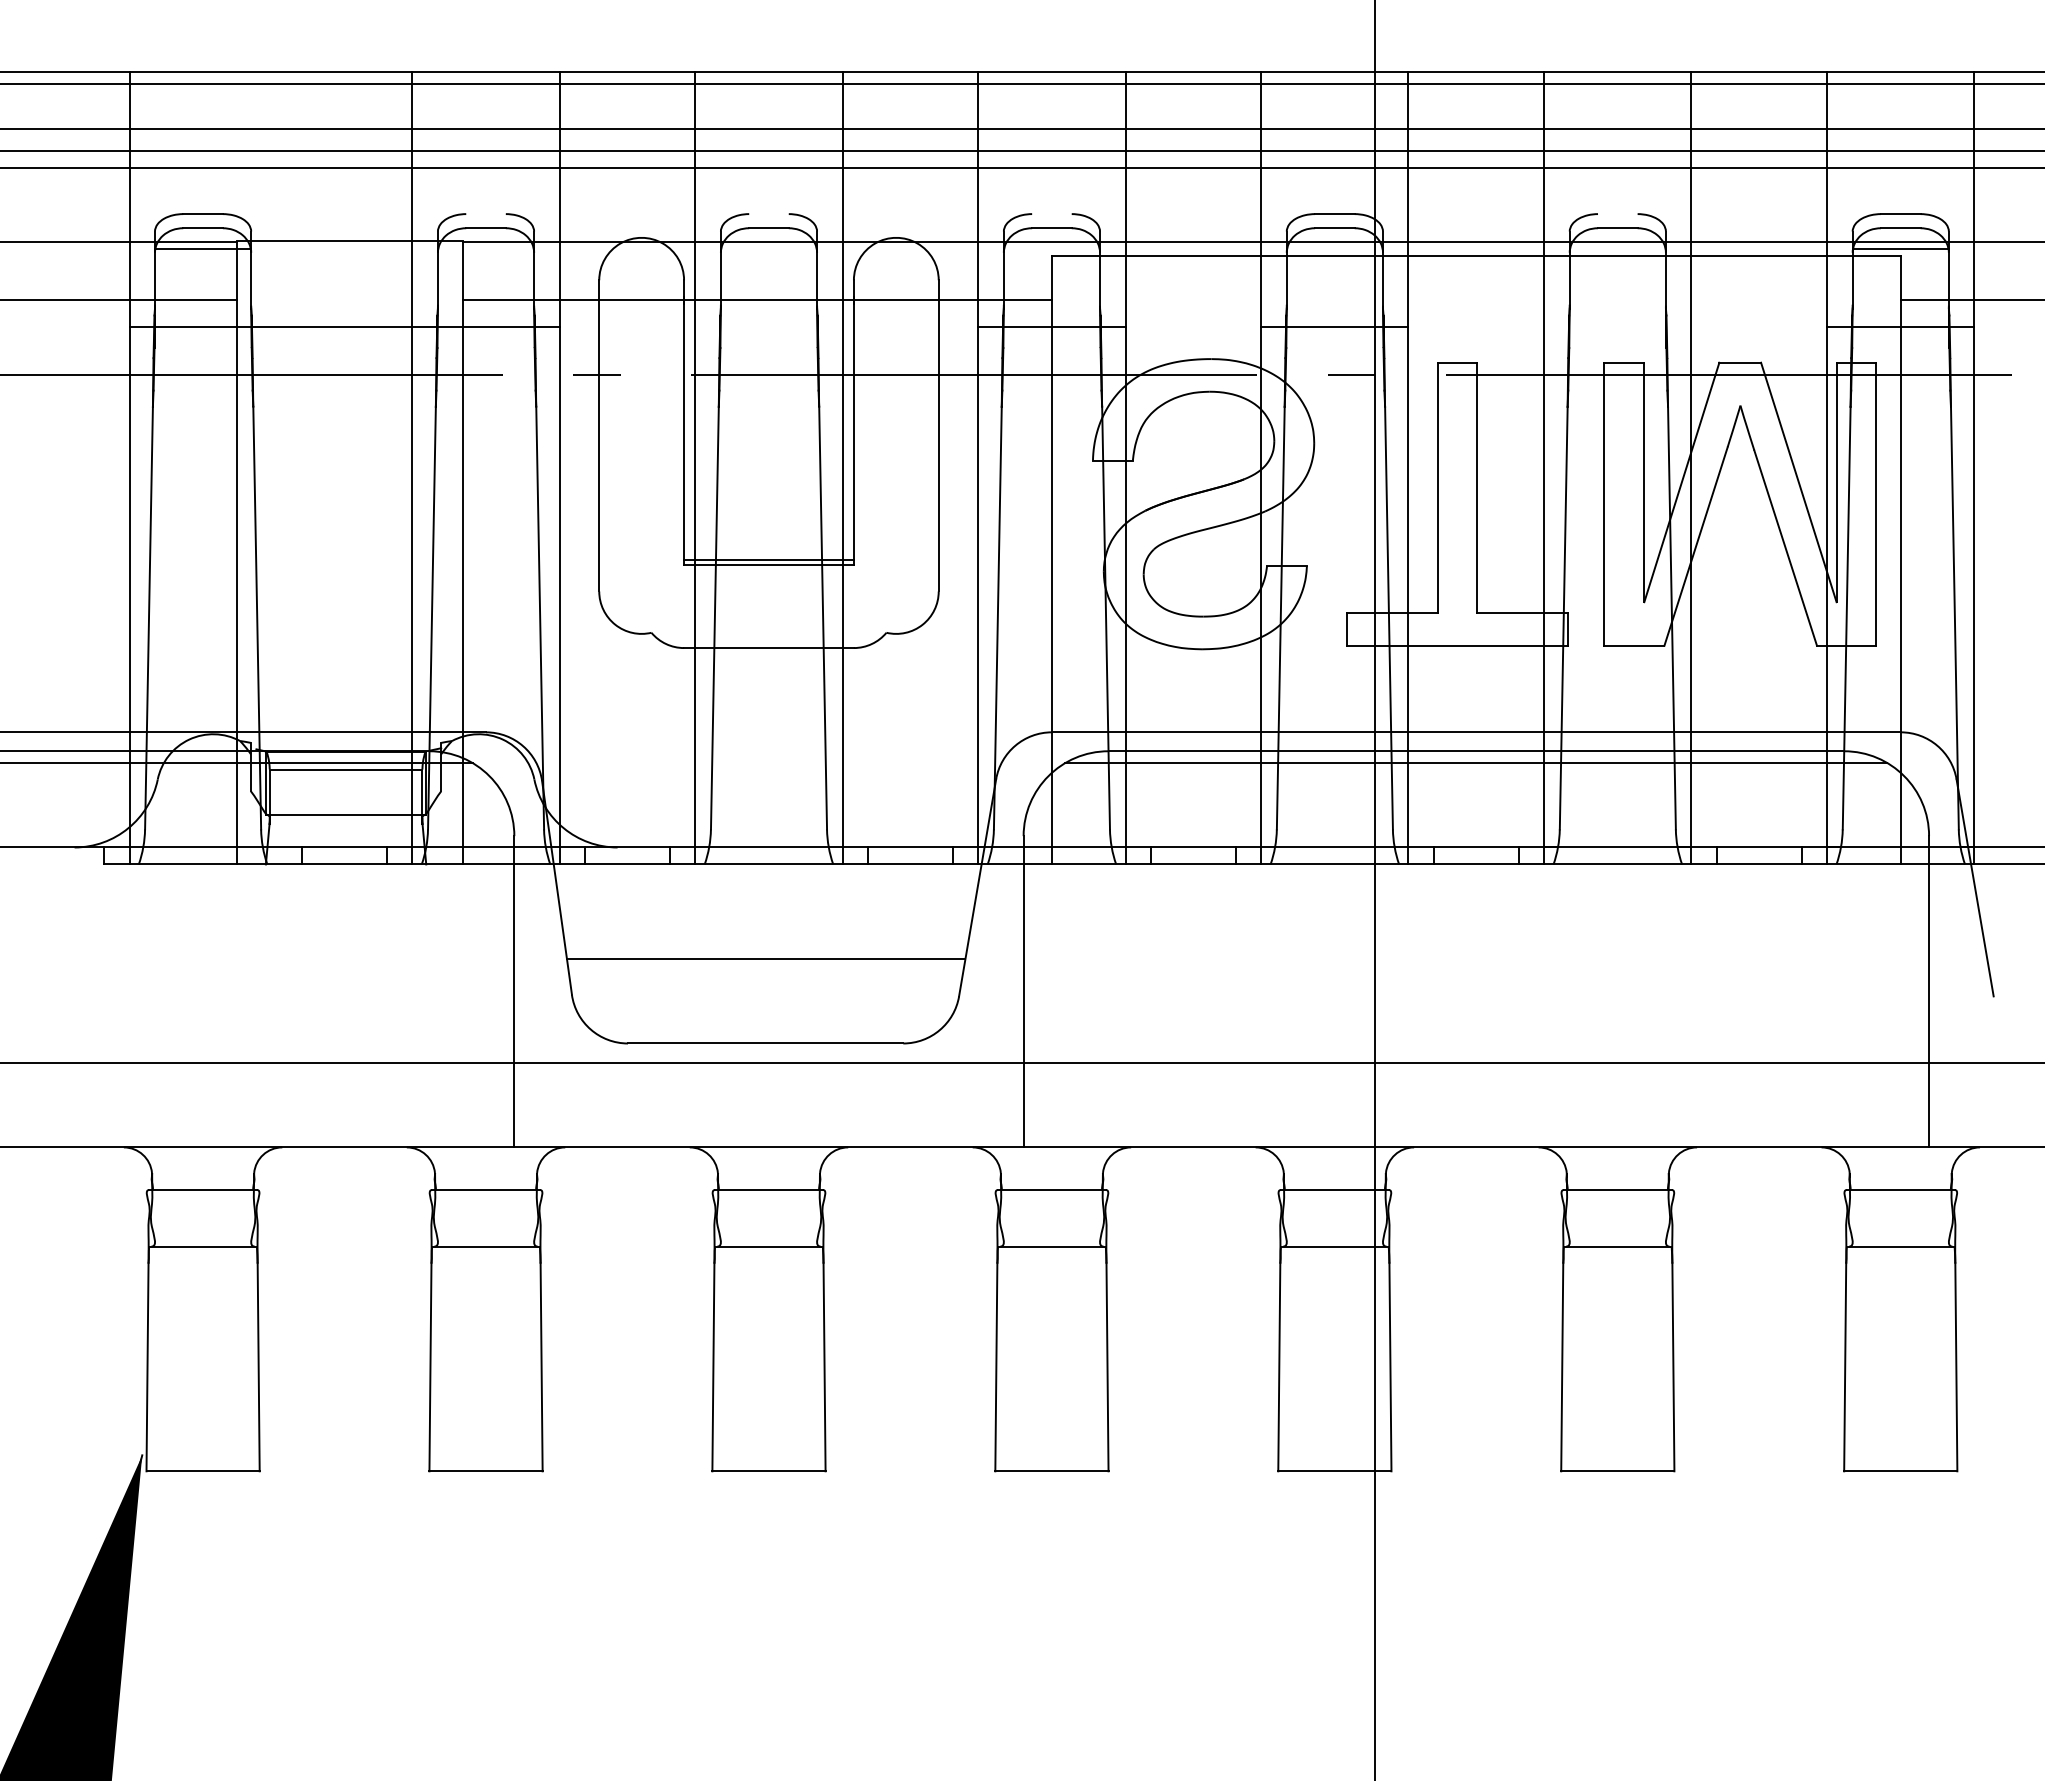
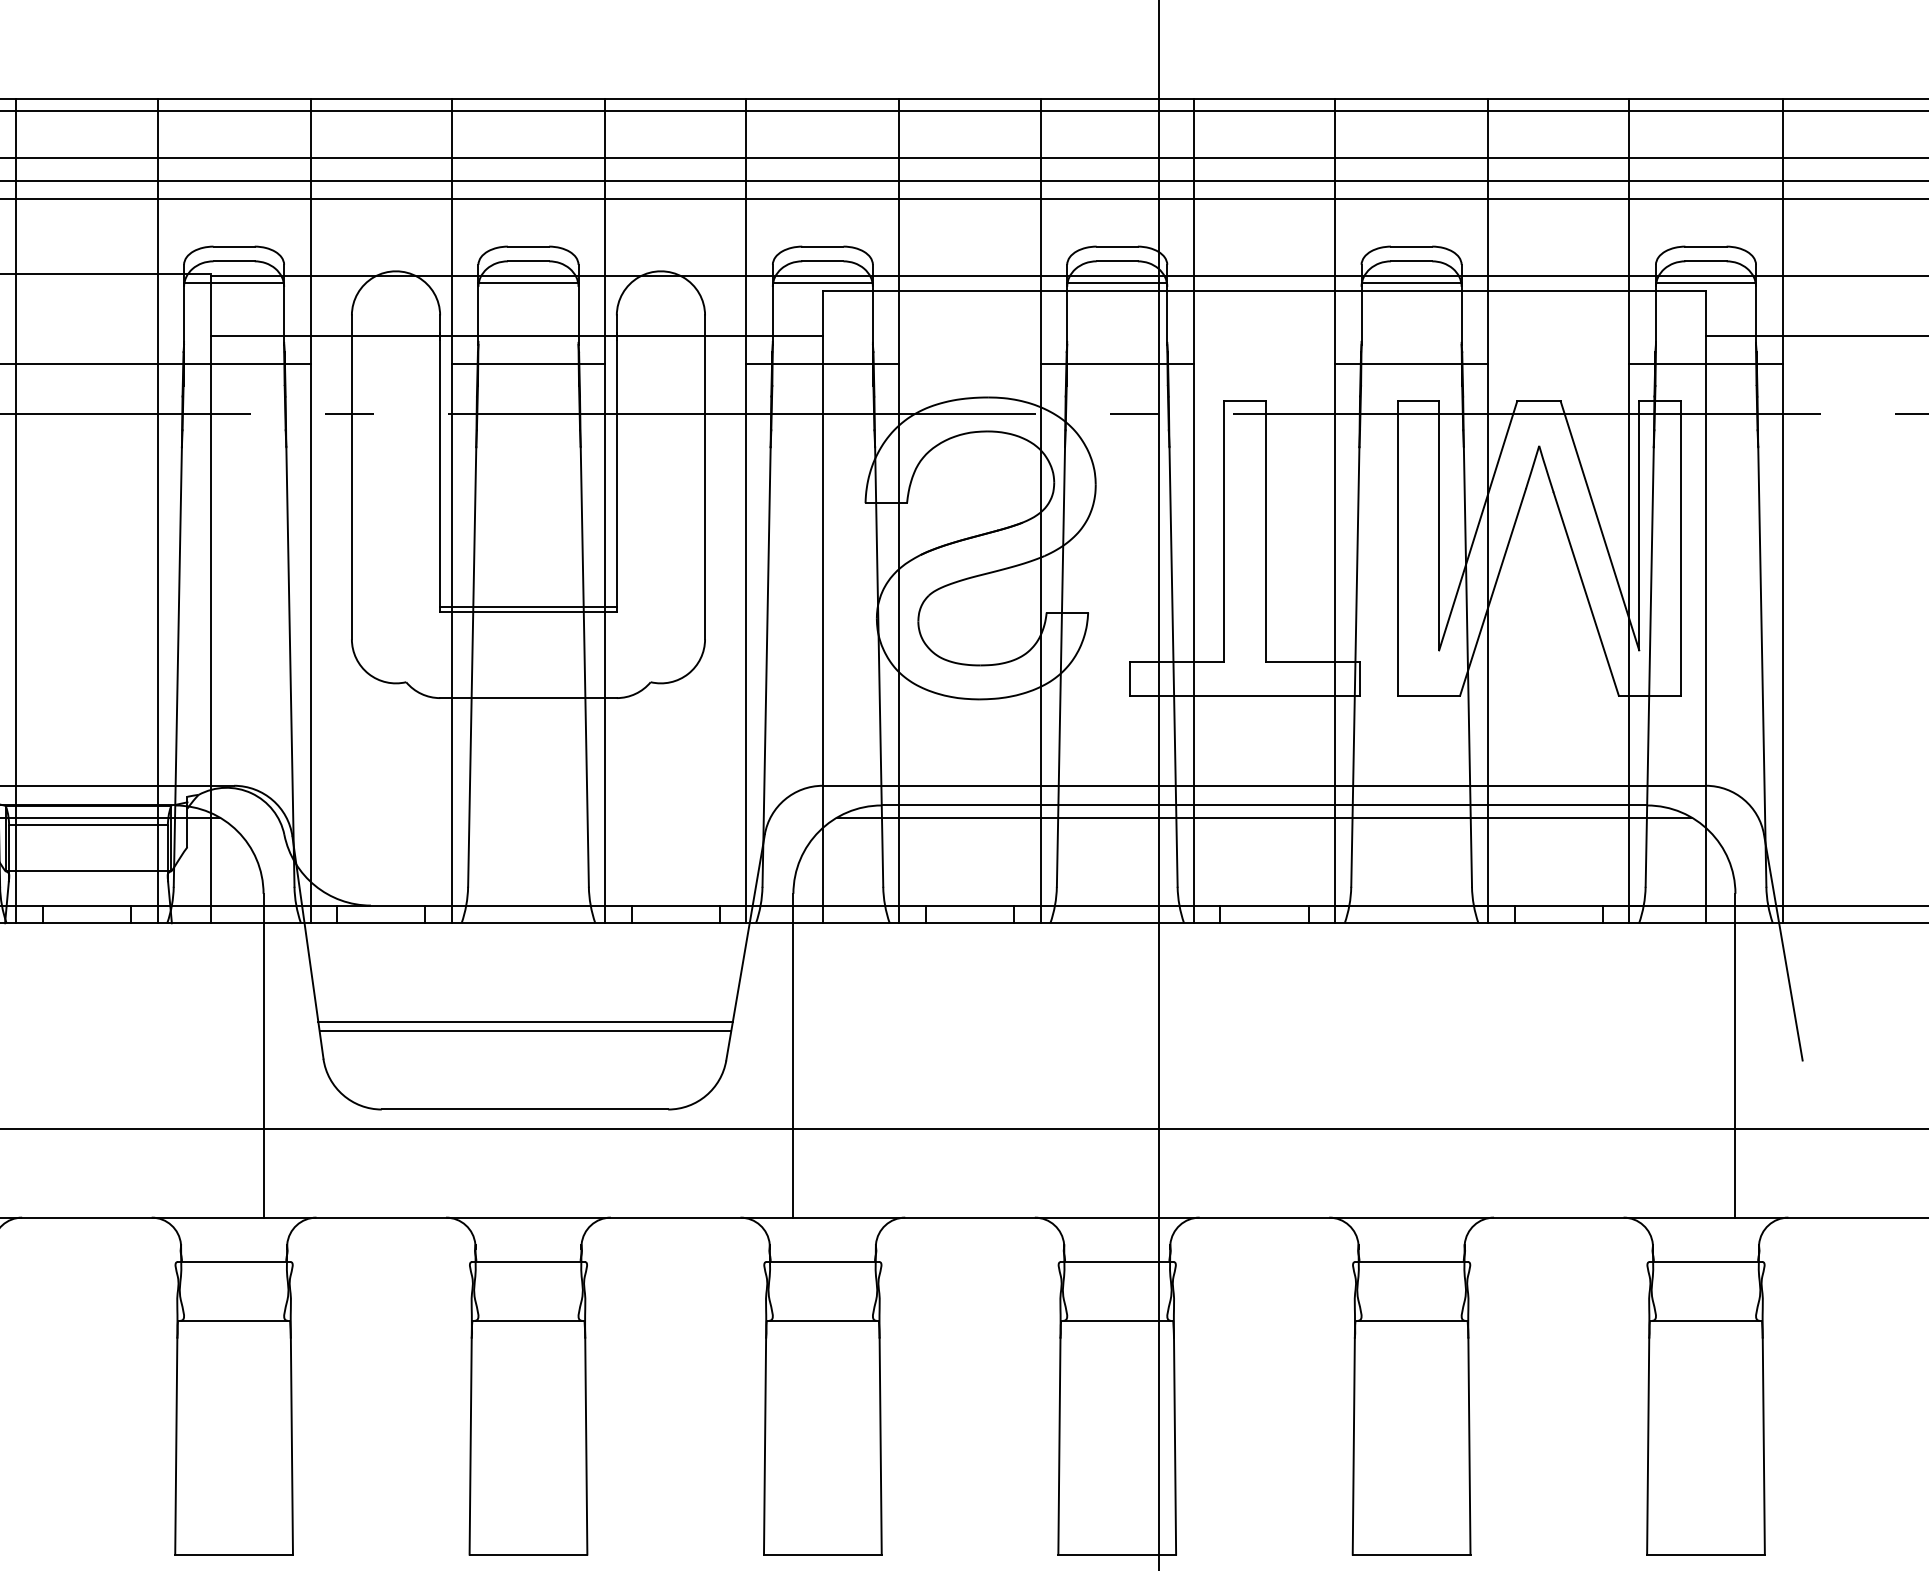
line: (485, 214) -> (233, 247), added
line: (768, 214) -> (527, 247), added
line: (1051, 214) -> (822, 247), added
line: (1617, 214) -> (1411, 247), added
line: (485, 248) -> (233, 282), added
line: (768, 248) -> (527, 282), added
line: (1051, 248) -> (822, 282), added
line: (1334, 248) -> (1116, 282), added
line: (1617, 248) -> (1411, 282), added
line: (768, 326) -> (527, 363), added
line: (1617, 326) -> (1411, 363), added
line: (276, 468) -> (16, 511), added
line: (765, 967) -> (524, 1030), added

